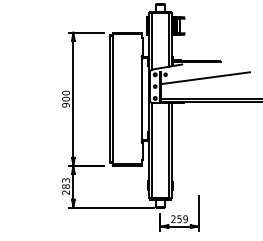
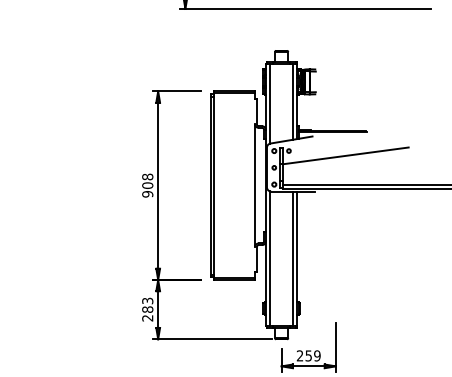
text: (65, 92) -> (147, 176), 900 -> 908

